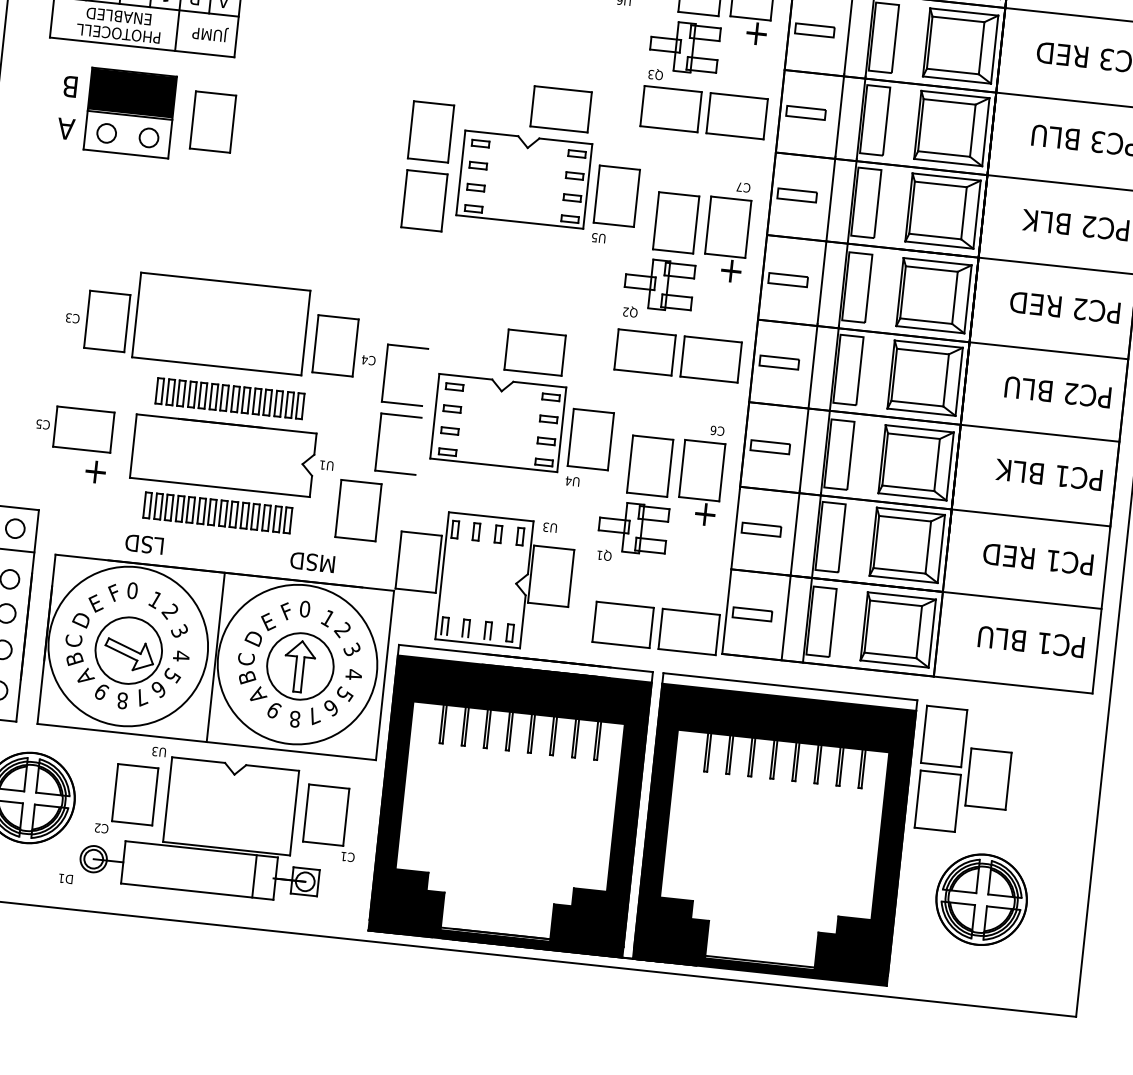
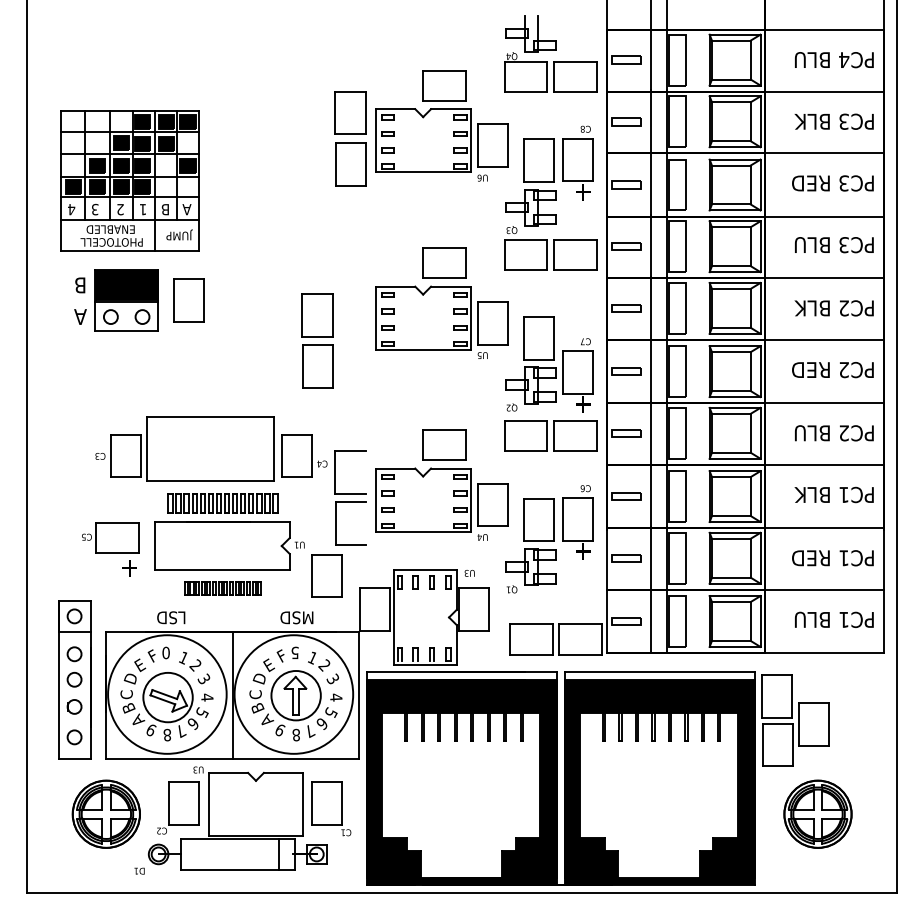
part: (427, 165) -> (317, 340), moved
part: (727, 231) -> (577, 375), moved
part: (217, 512) -> (222, 588), size x0.7
text: (304, 608) -> (294, 652), 0 -> 5

